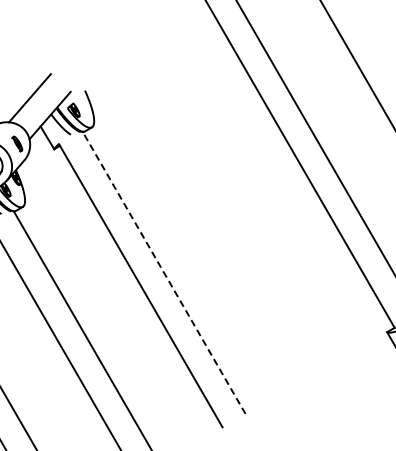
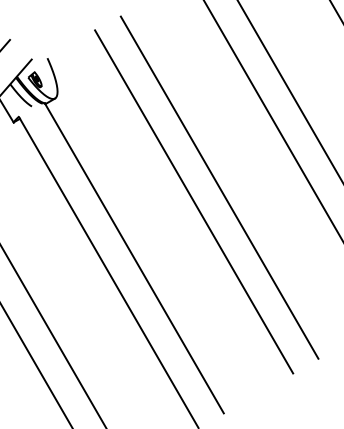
line: (241, 208) -> (219, 187), added
line: (218, 221) -> (194, 201), added
line: (164, 273) -> (134, 259), dashed -> solid

